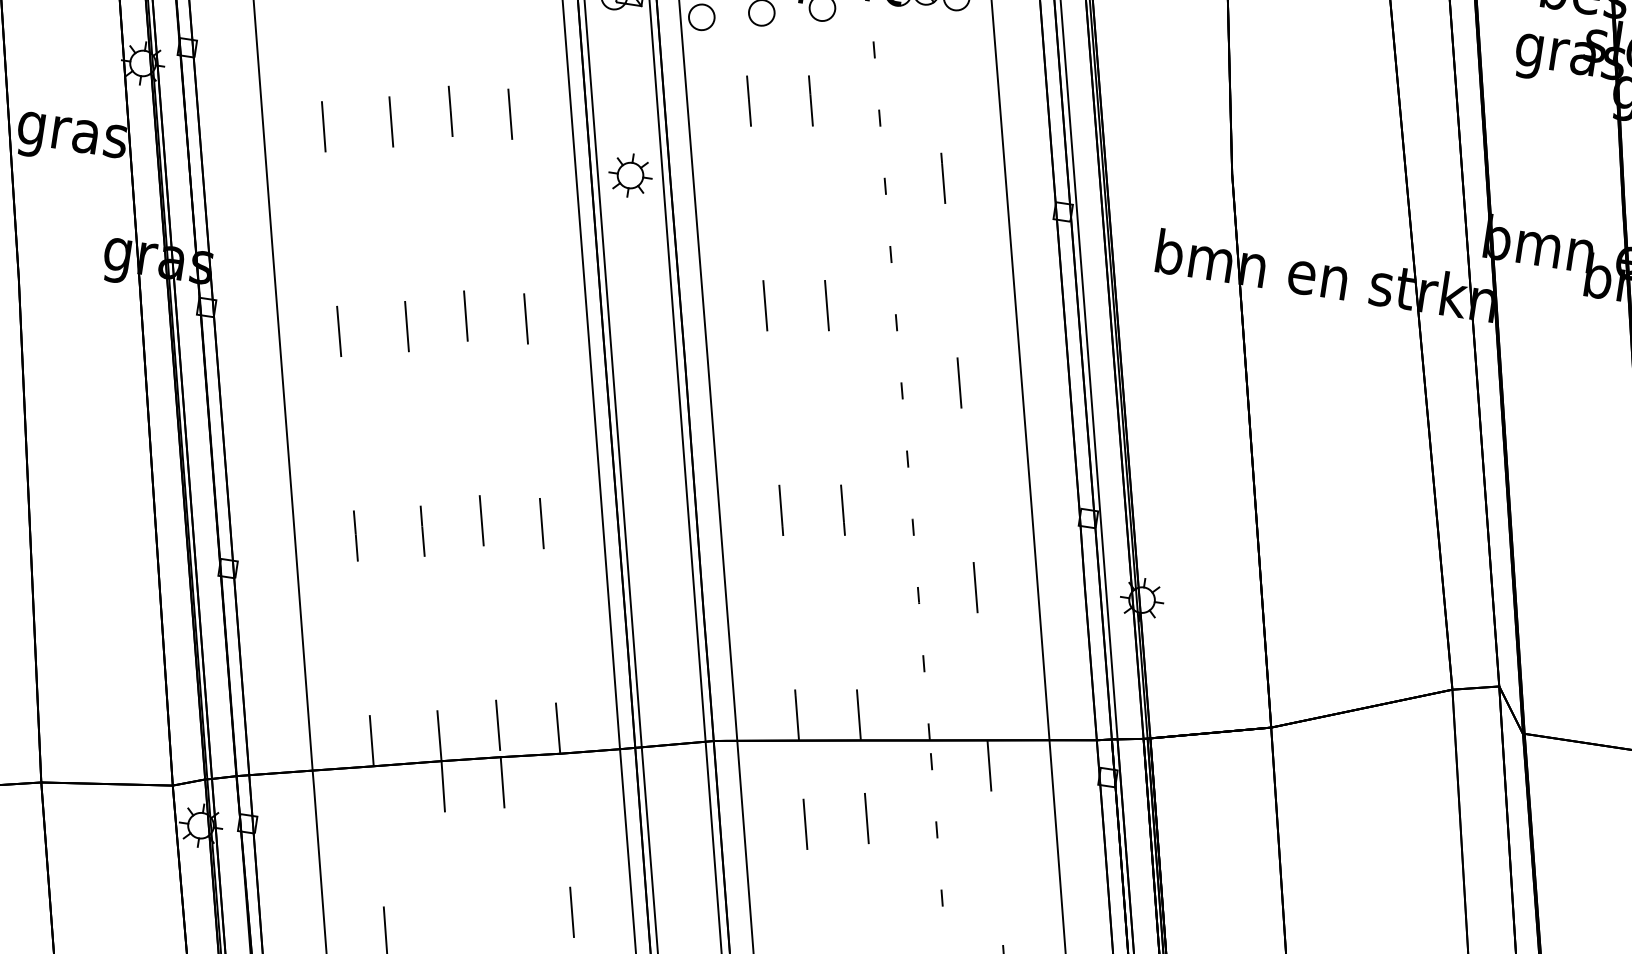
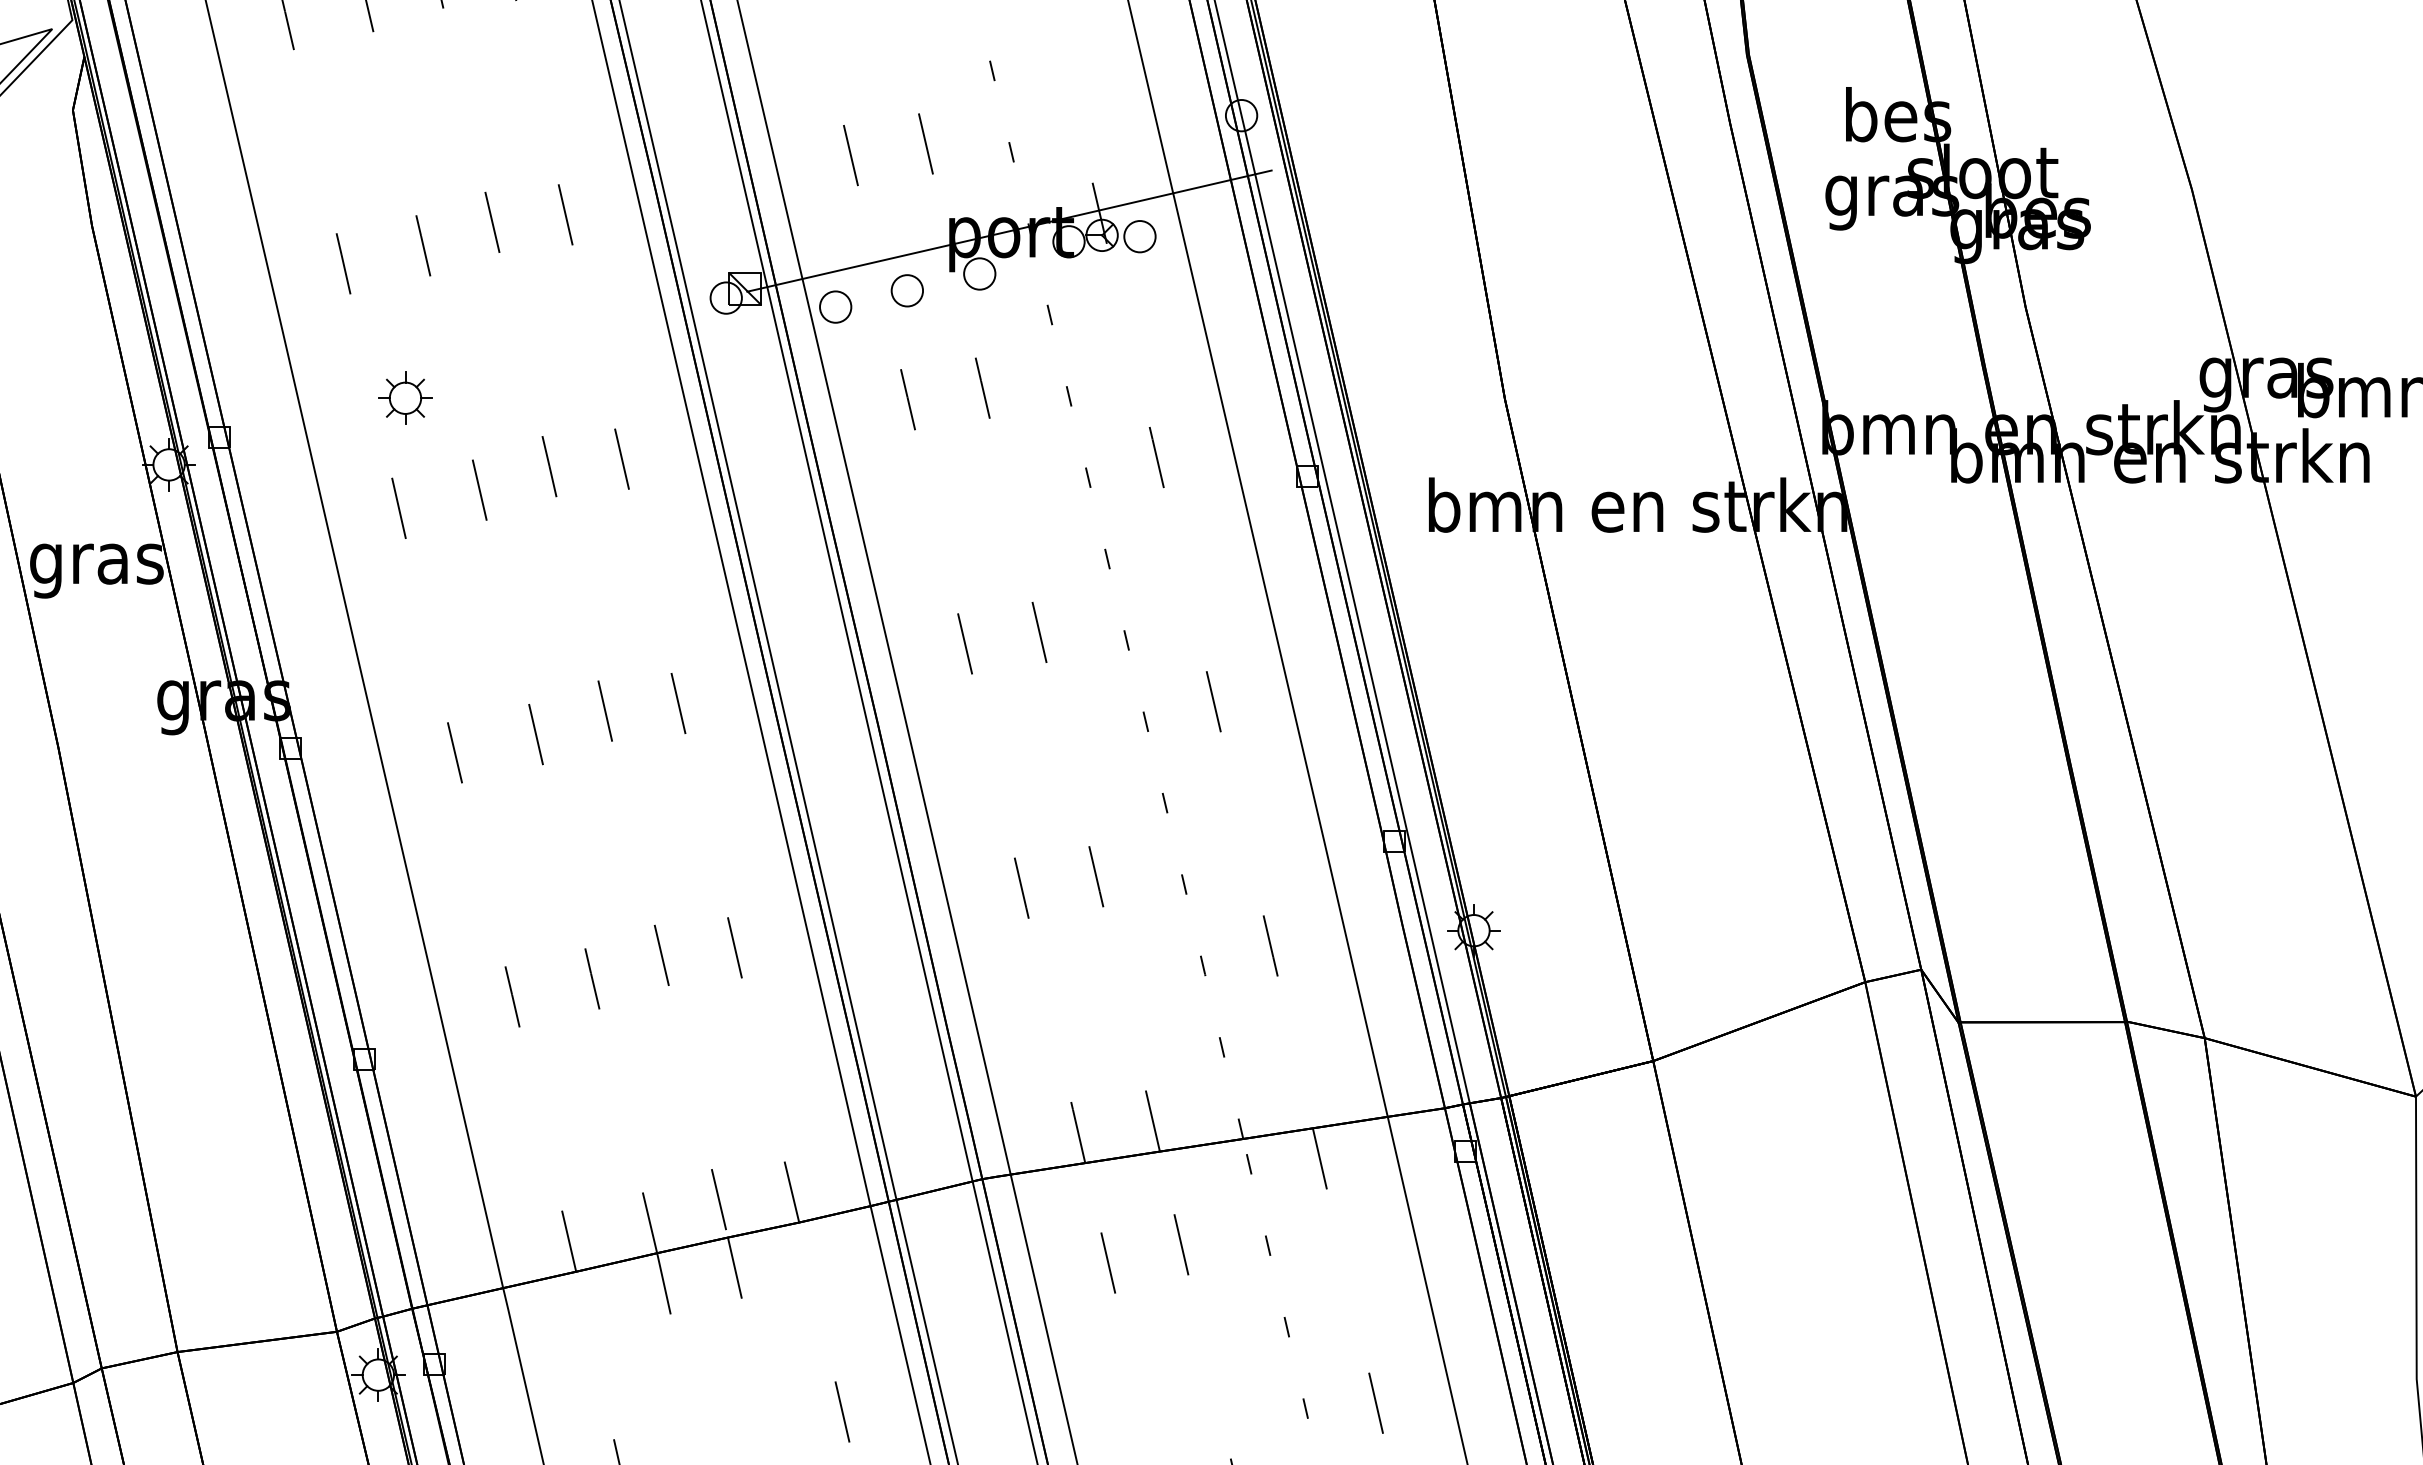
part: (630, 174) -> (405, 397), moved

